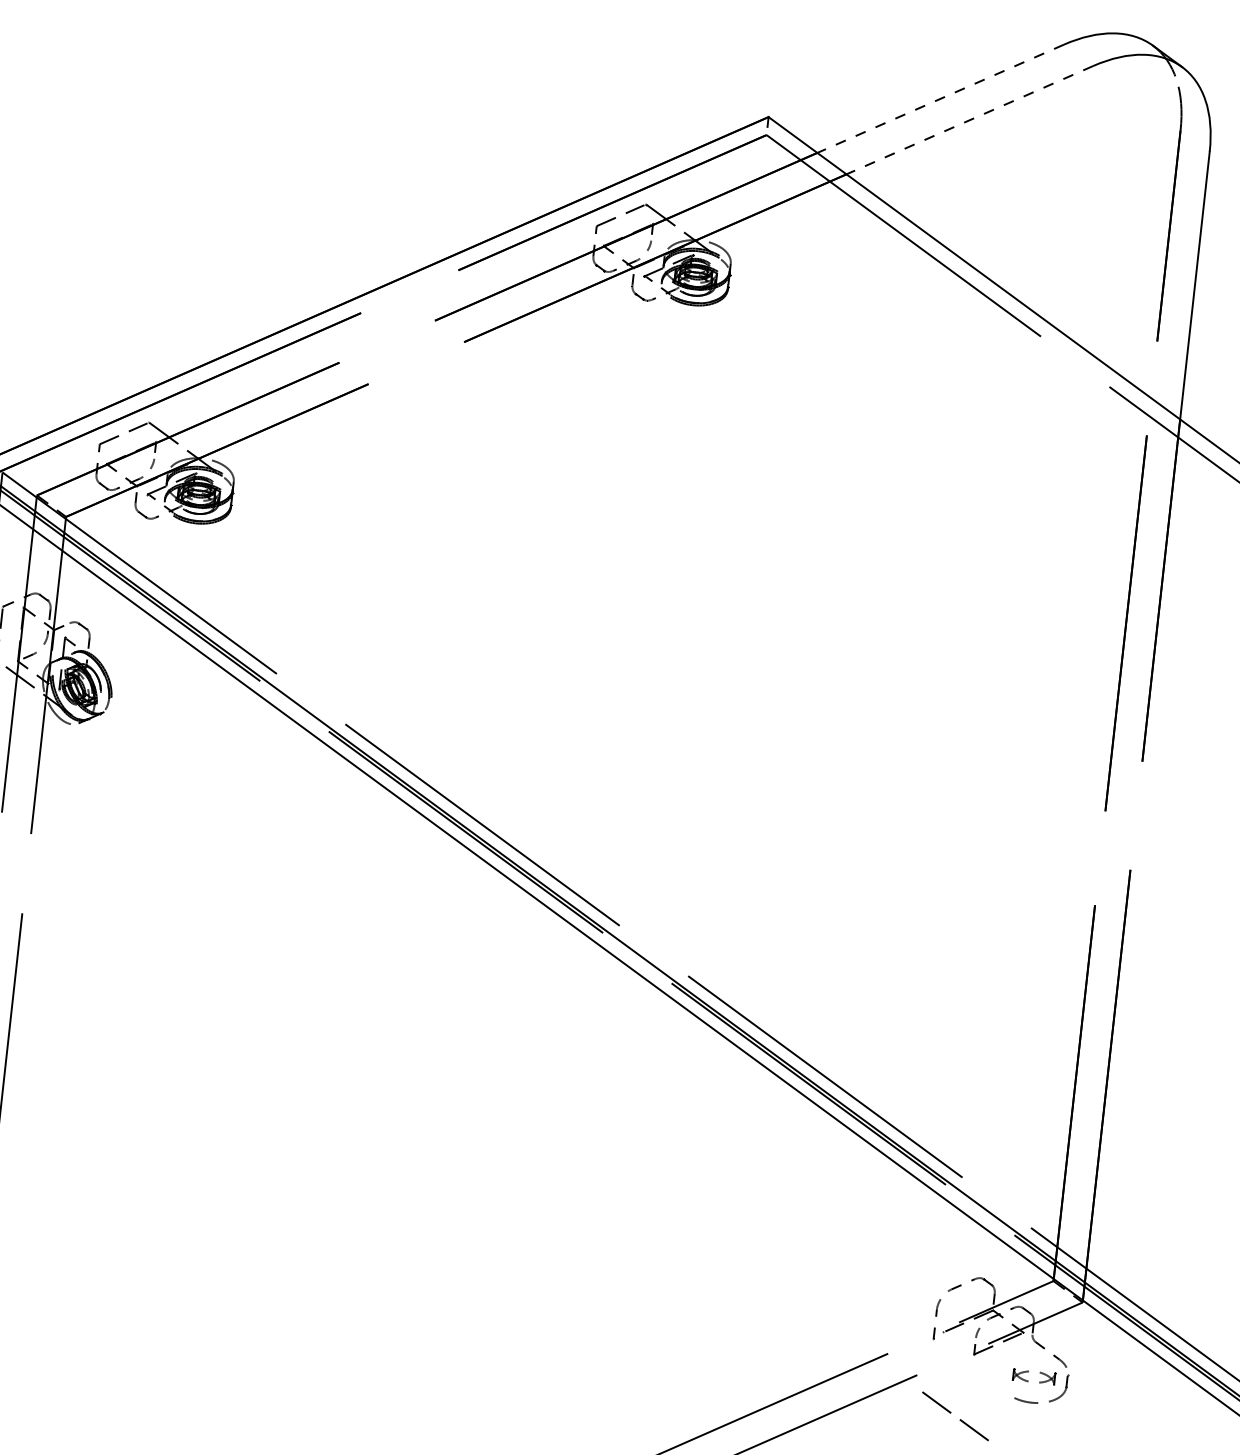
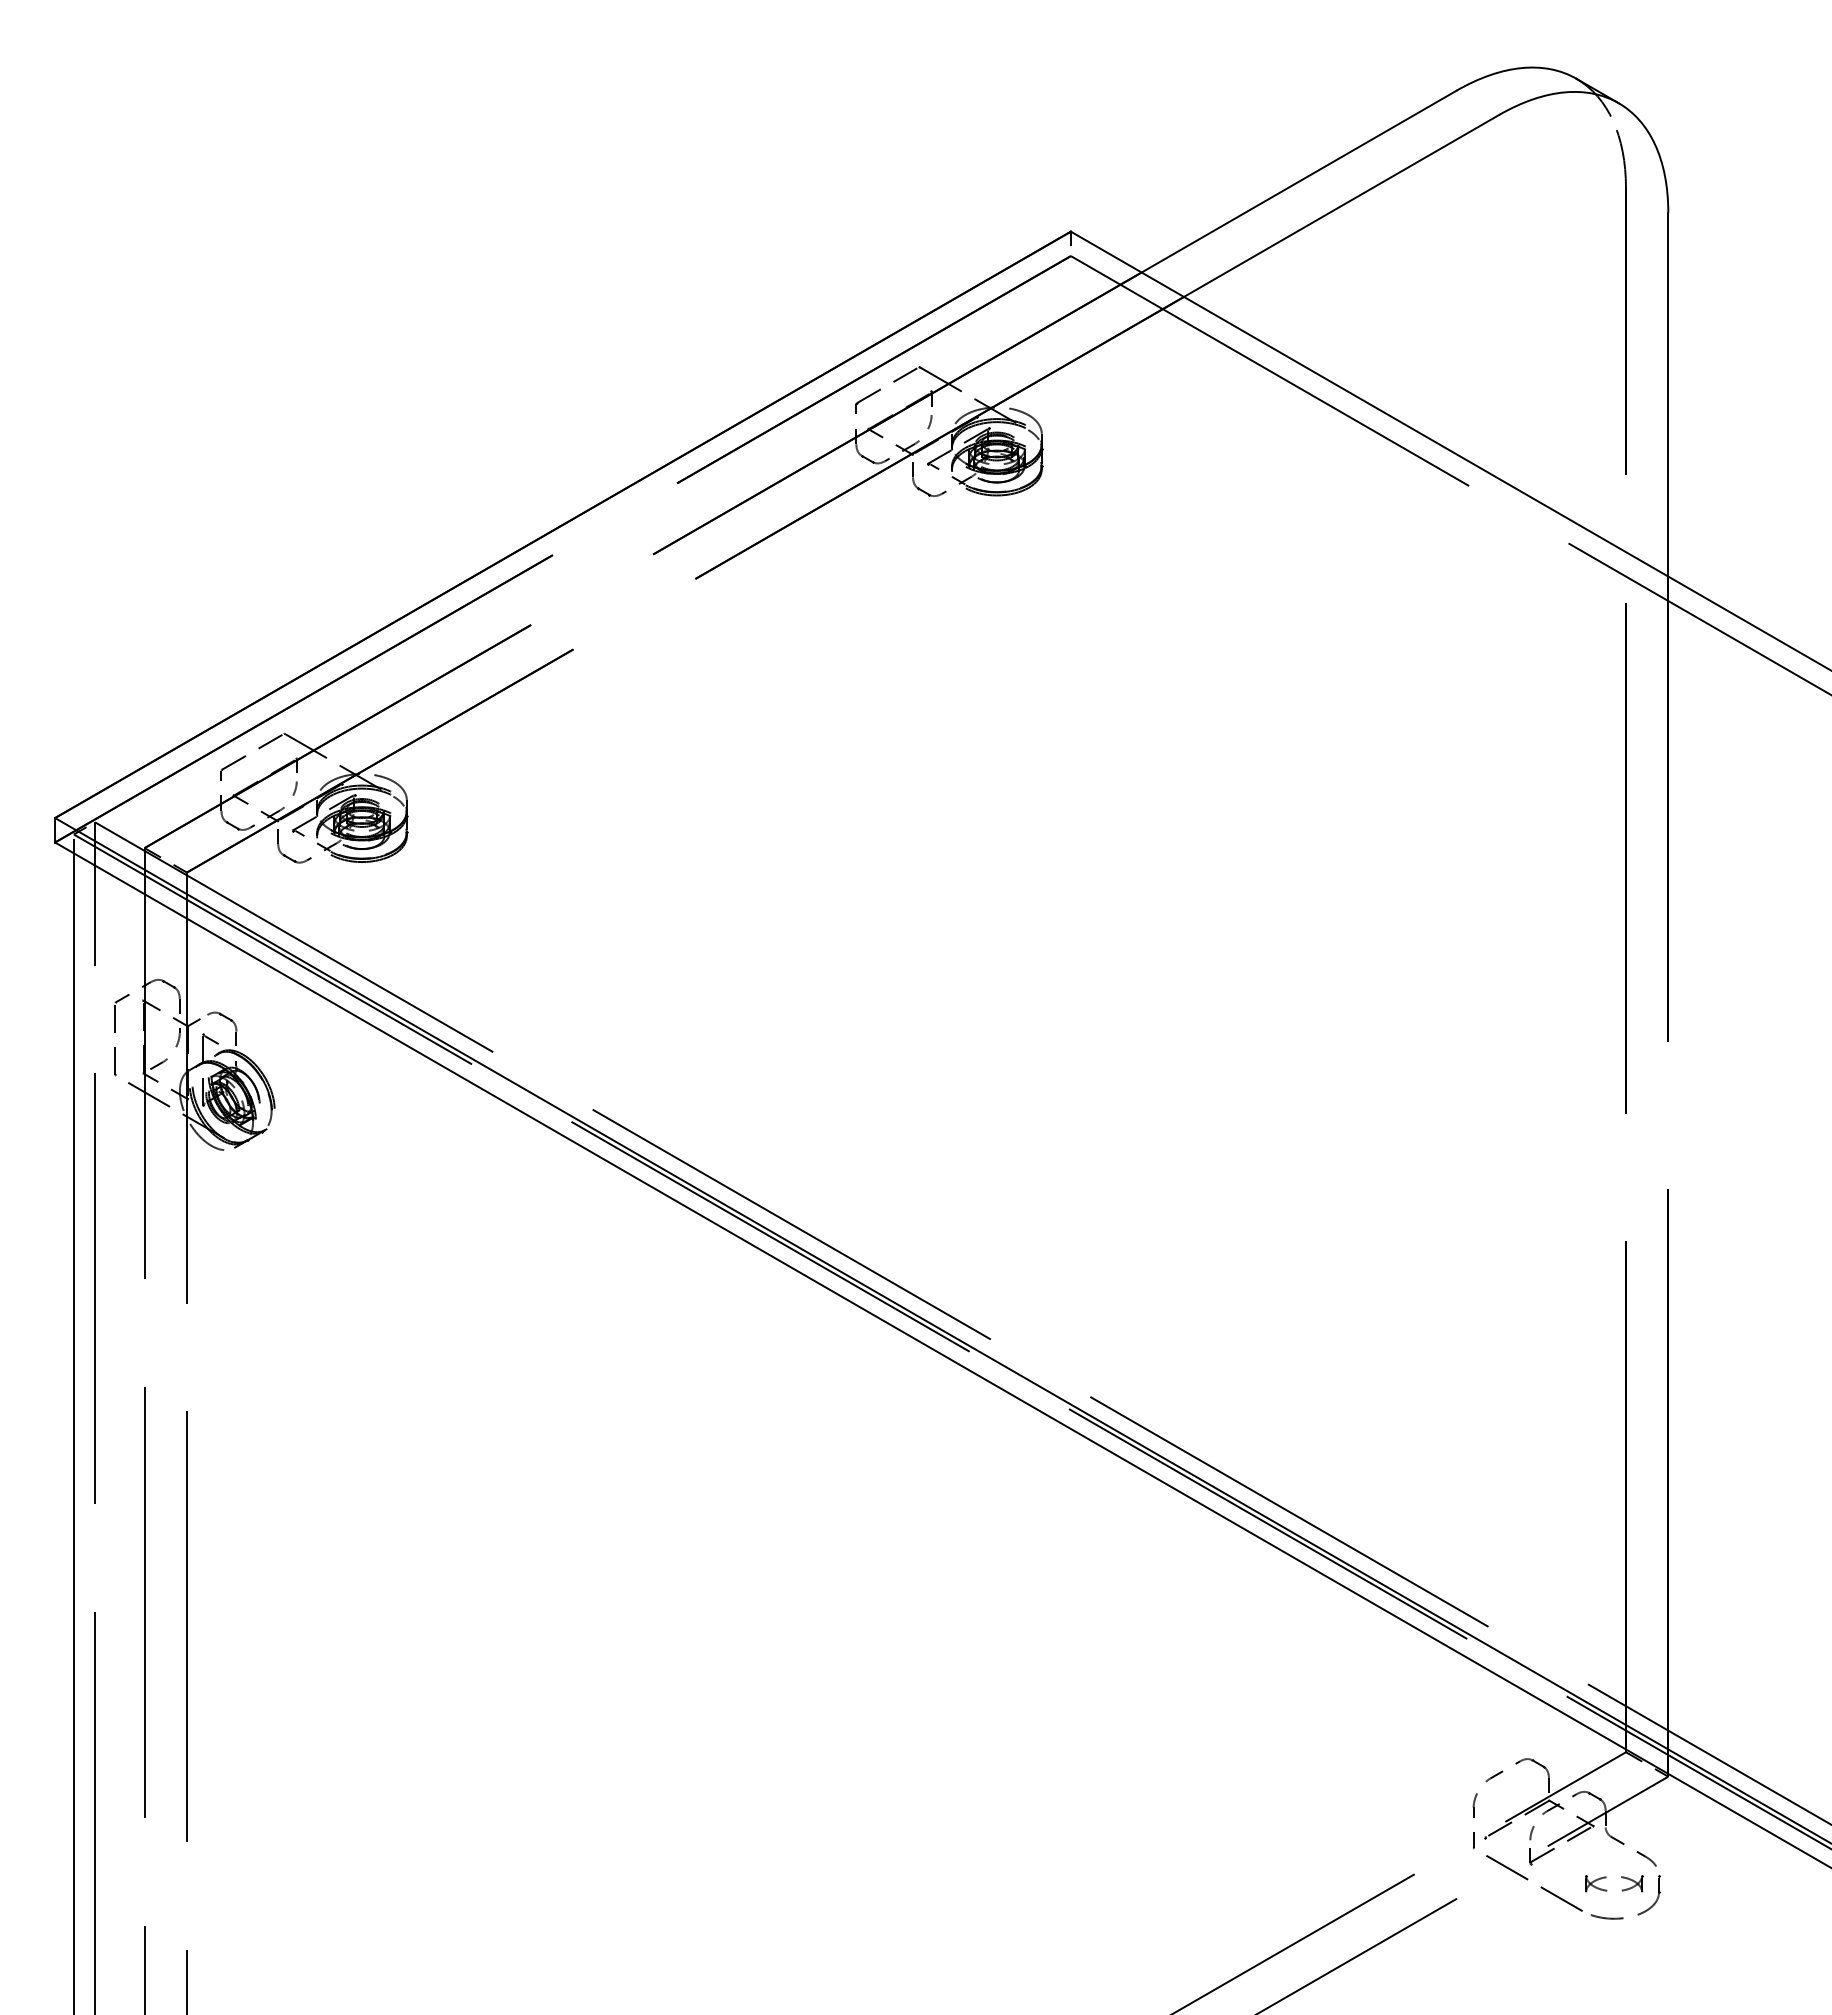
line: (940, 98) -> (1299, 181), dashed -> solid
line: (969, 119) -> (1341, 205), dashed -> solid
line: (951, 1413) -> (1528, 1879), moved

